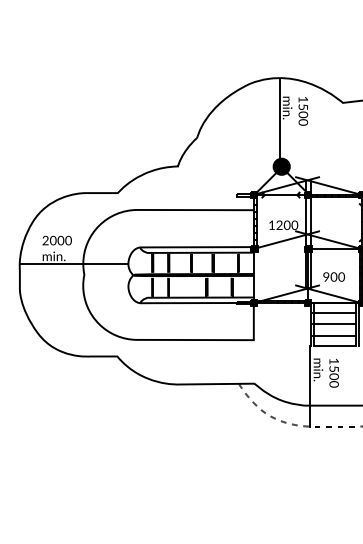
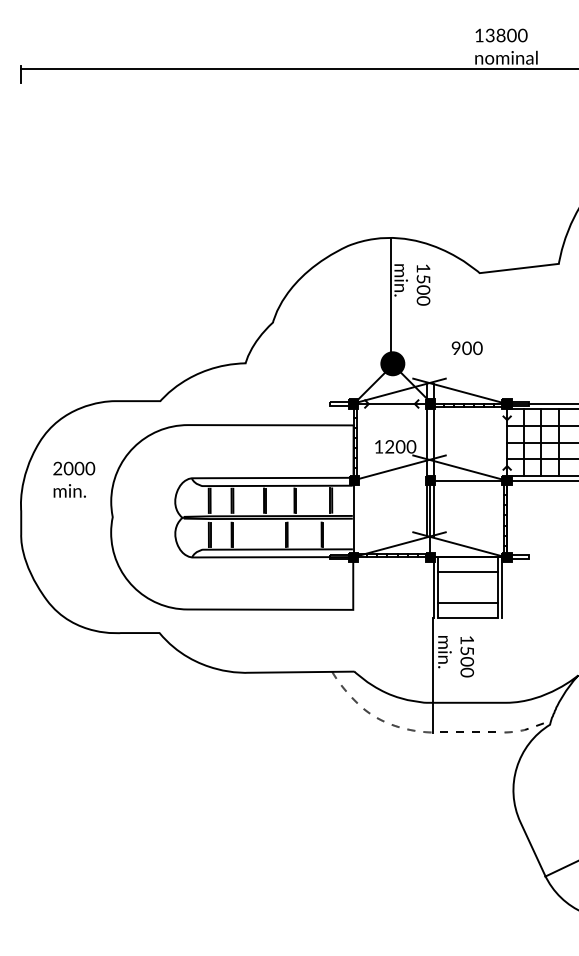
line: (73, 263) -> (97, 501), removed
text: (333, 276) -> (466, 347), moved
line: (334, 324) -> (467, 587), removed

